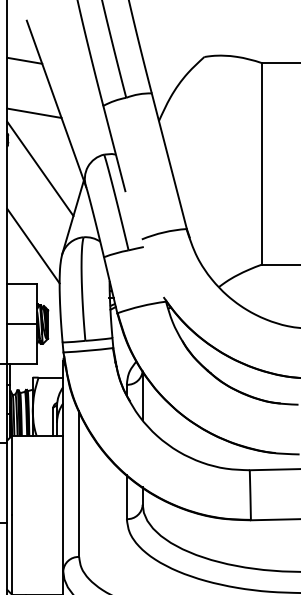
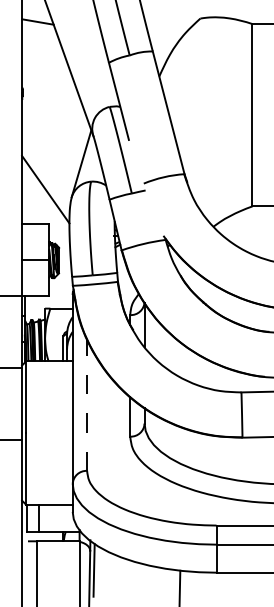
line: (34, 113) -> (46, 69), removed
line: (39, 168) -> (51, 119), removed
line: (79, 483) -> (87, 404), solid -> dashed

